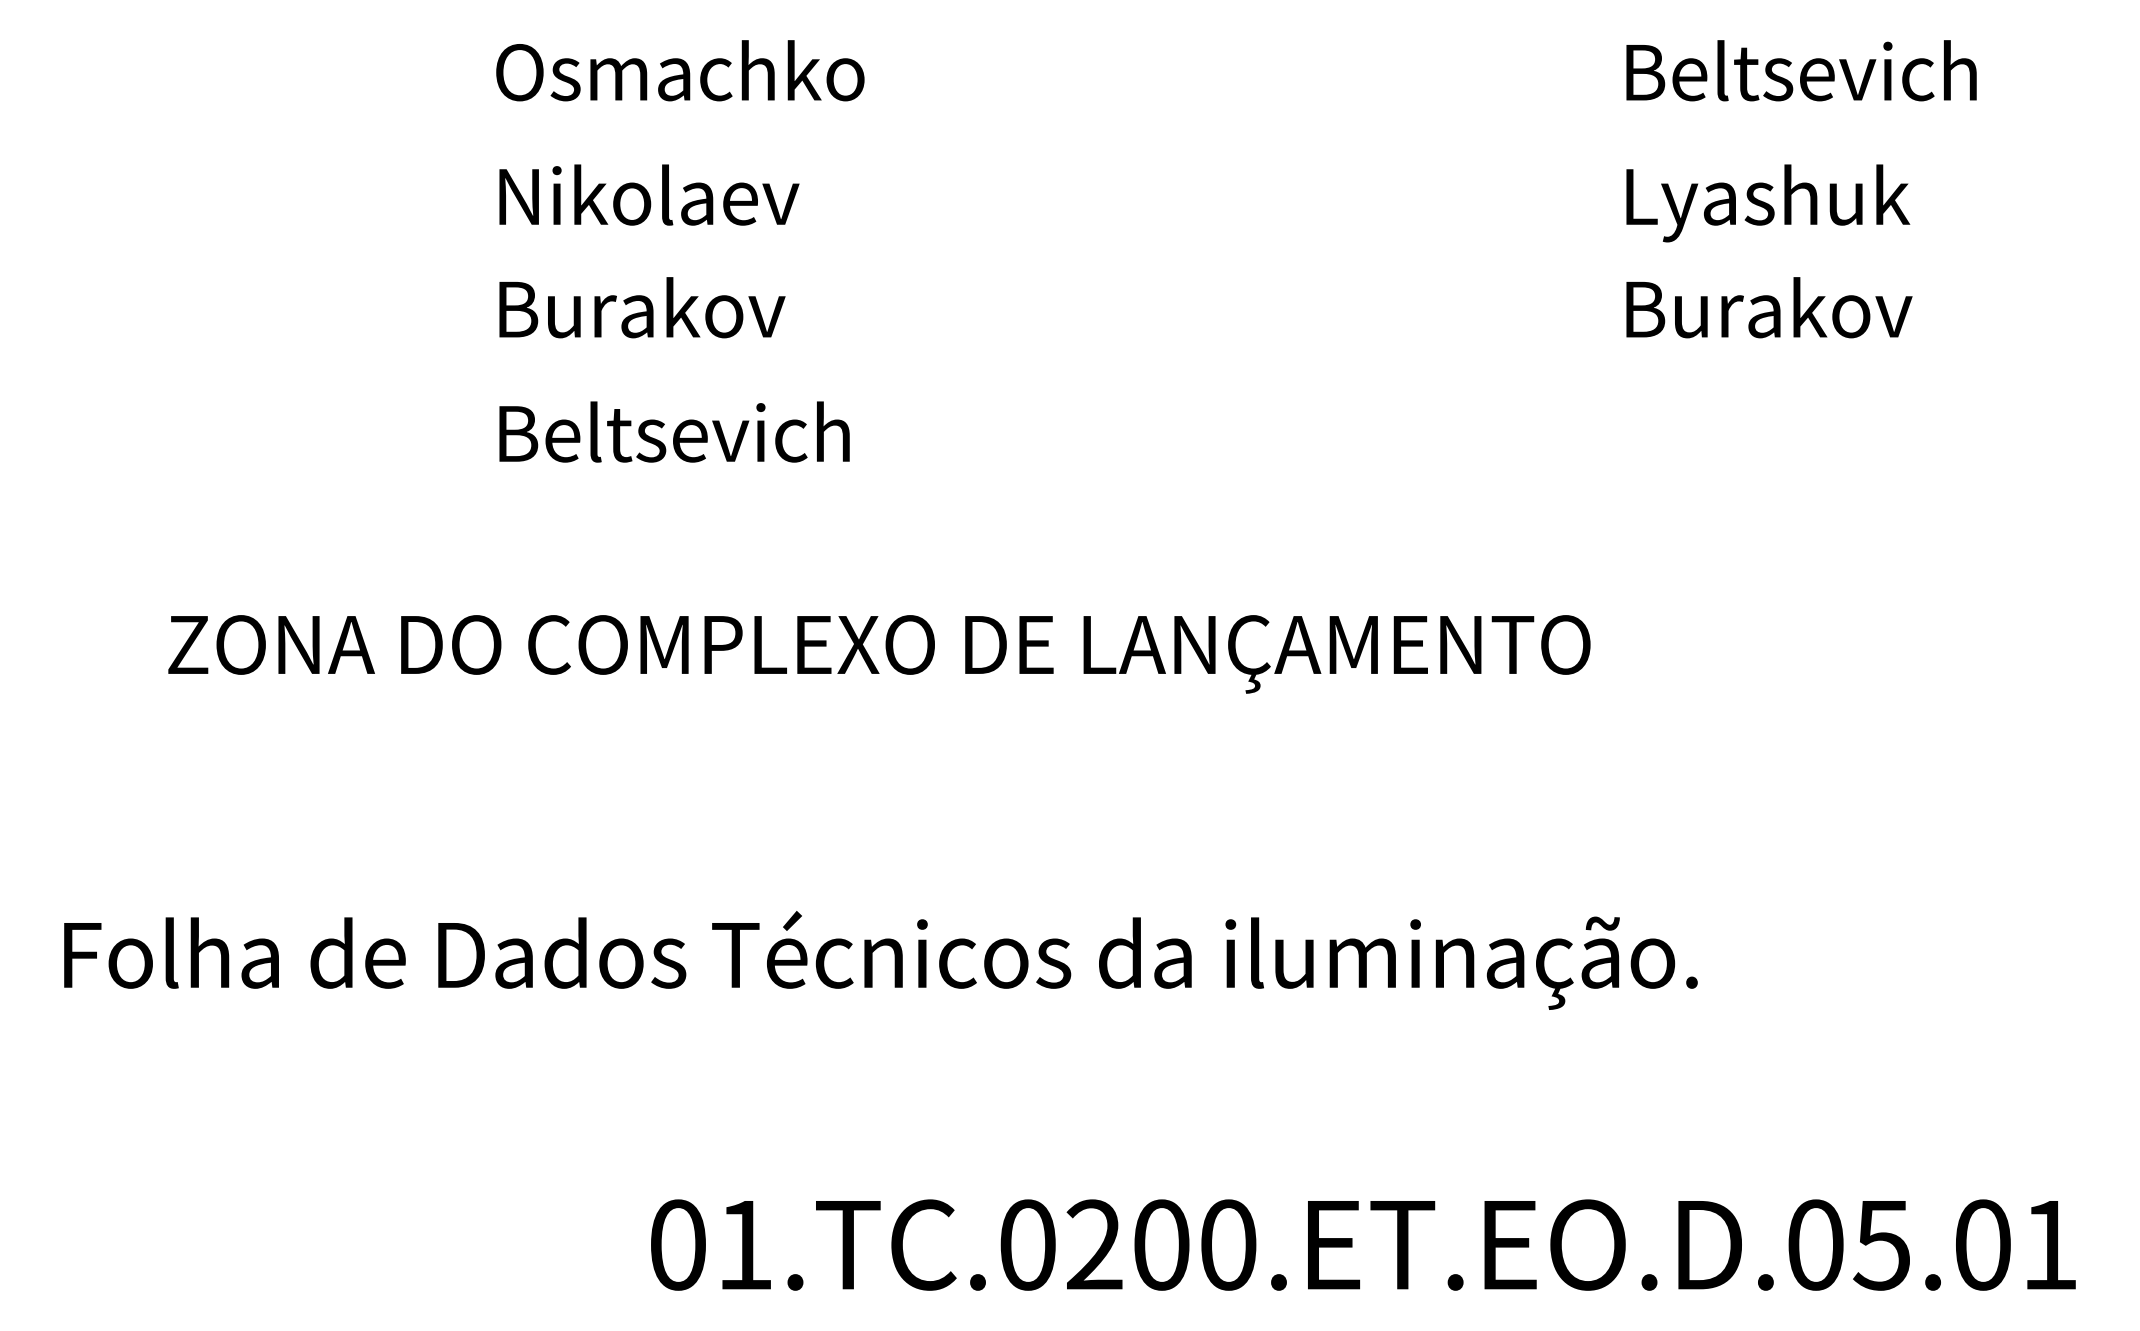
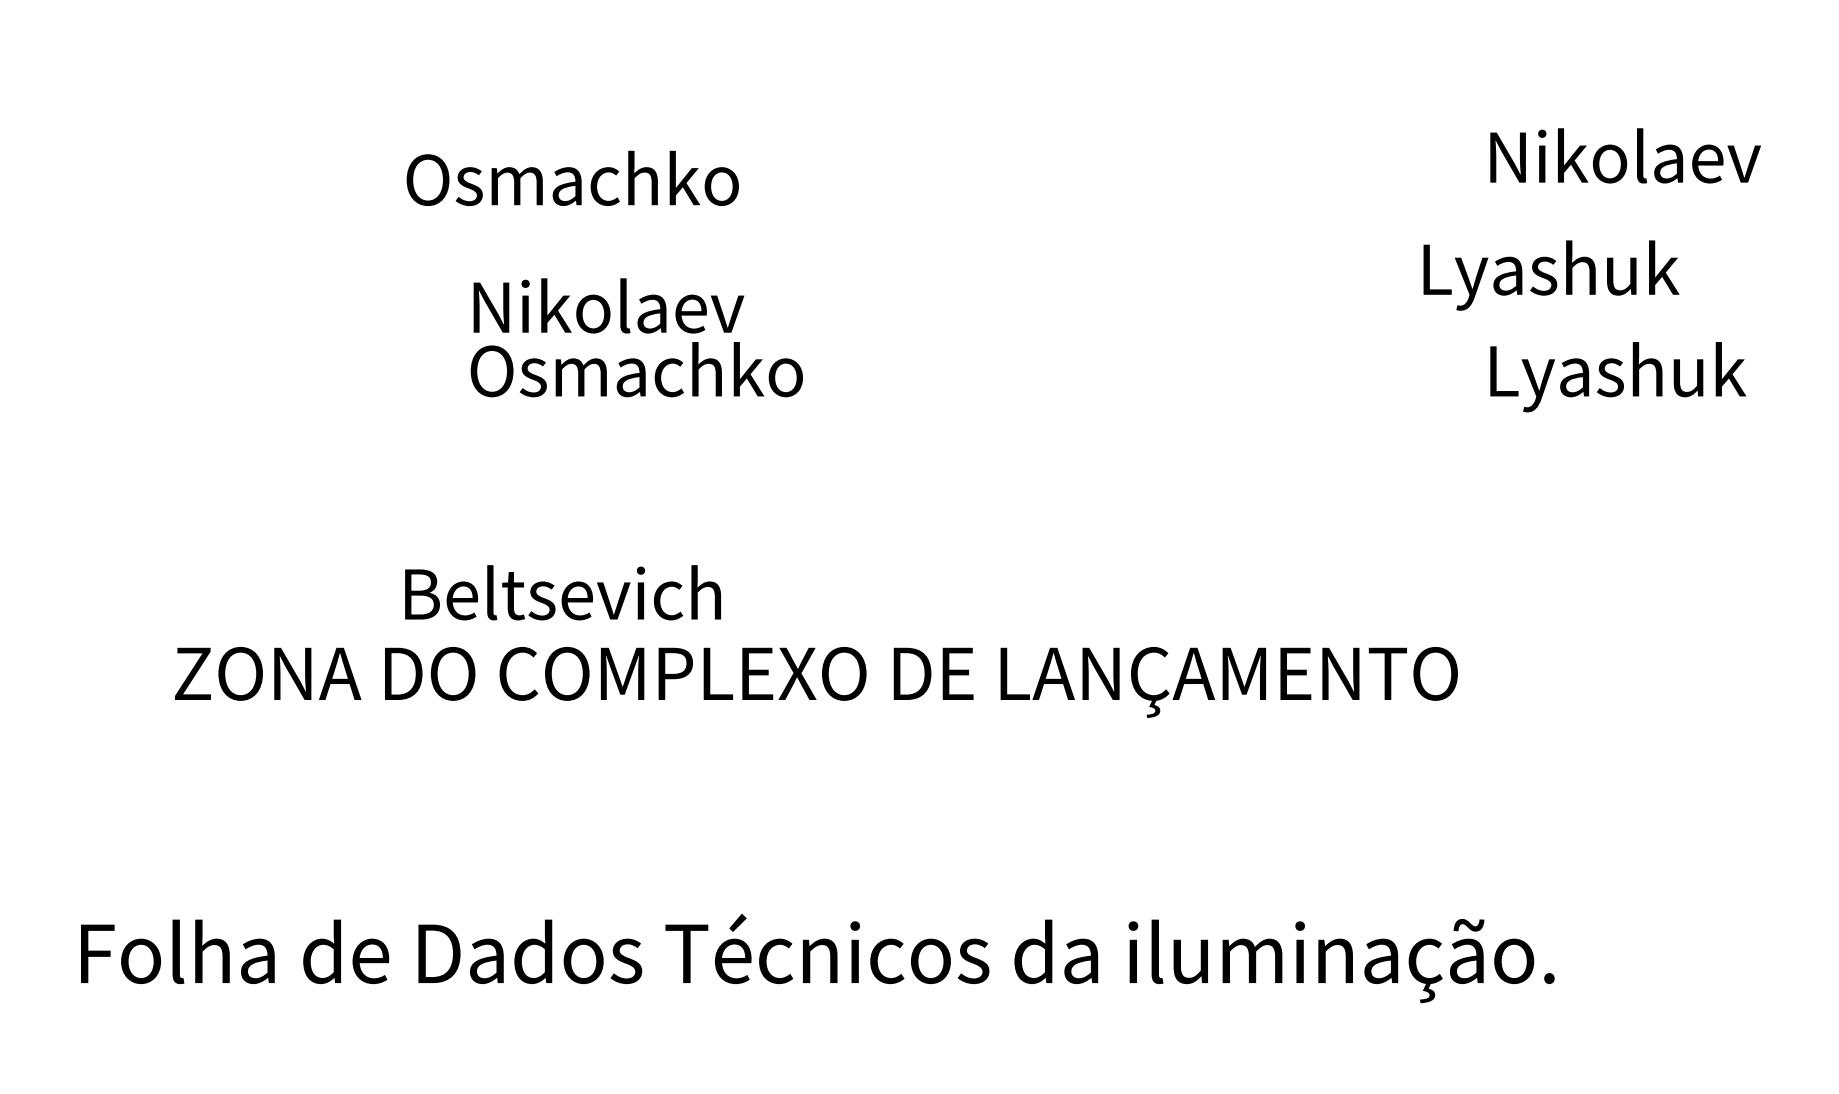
text: (680, 70) -> (572, 178), moved
text: (1804, 70) -> (1650, 155), Beltsevich -> Nikolaev
text: (649, 194) -> (608, 305), moved
text: (1768, 203) -> (1551, 275), moved
text: (680, 307) -> (636, 369), Burakov -> Osmachko
text: (1772, 316) -> (1622, 377), Burakov -> Lyashuk
text: (674, 431) -> (562, 592), moved

